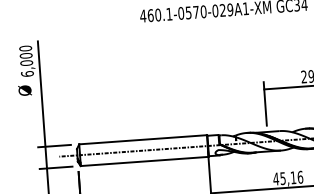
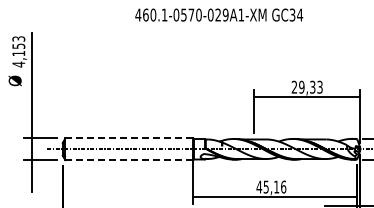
text: (26, 61) -> (18, 51), 6,000 -> 4,153
line: (143, 139) -> (129, 138), solid -> dashed
line: (144, 161) -> (129, 160), solid -> dashed

